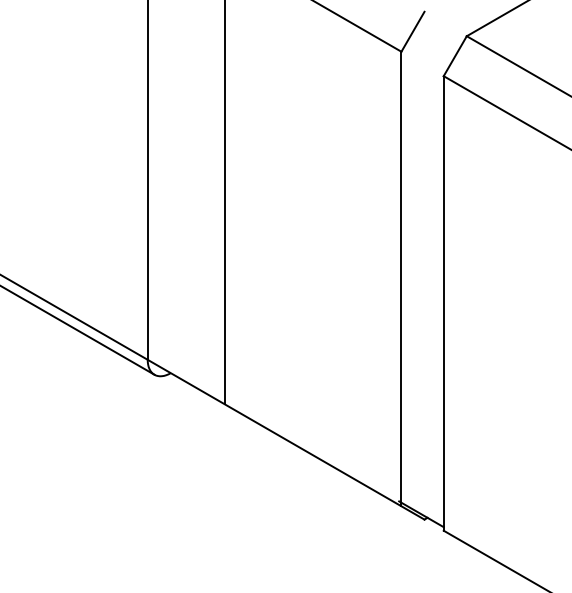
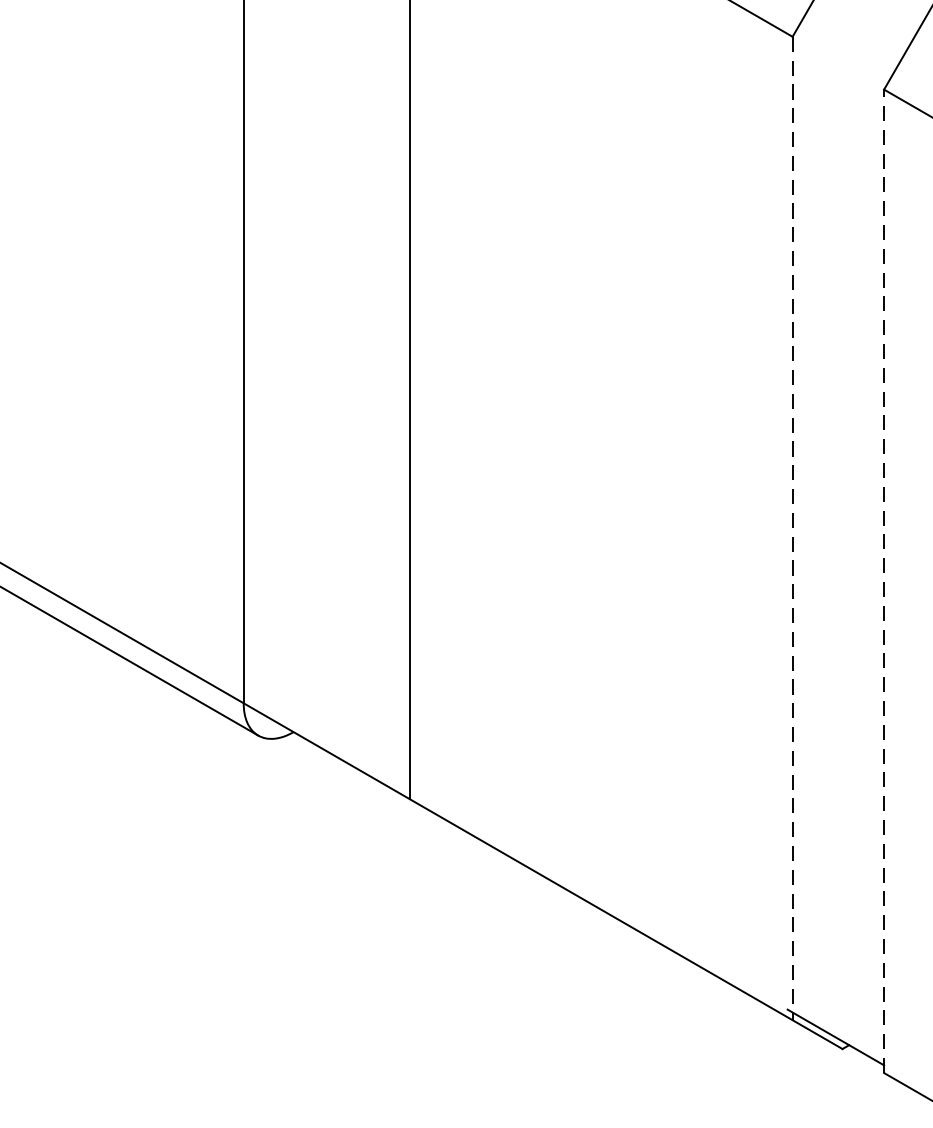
line: (401, 279) -> (792, 529), solid -> dashed
line: (443, 302) -> (883, 579), solid -> dashed

